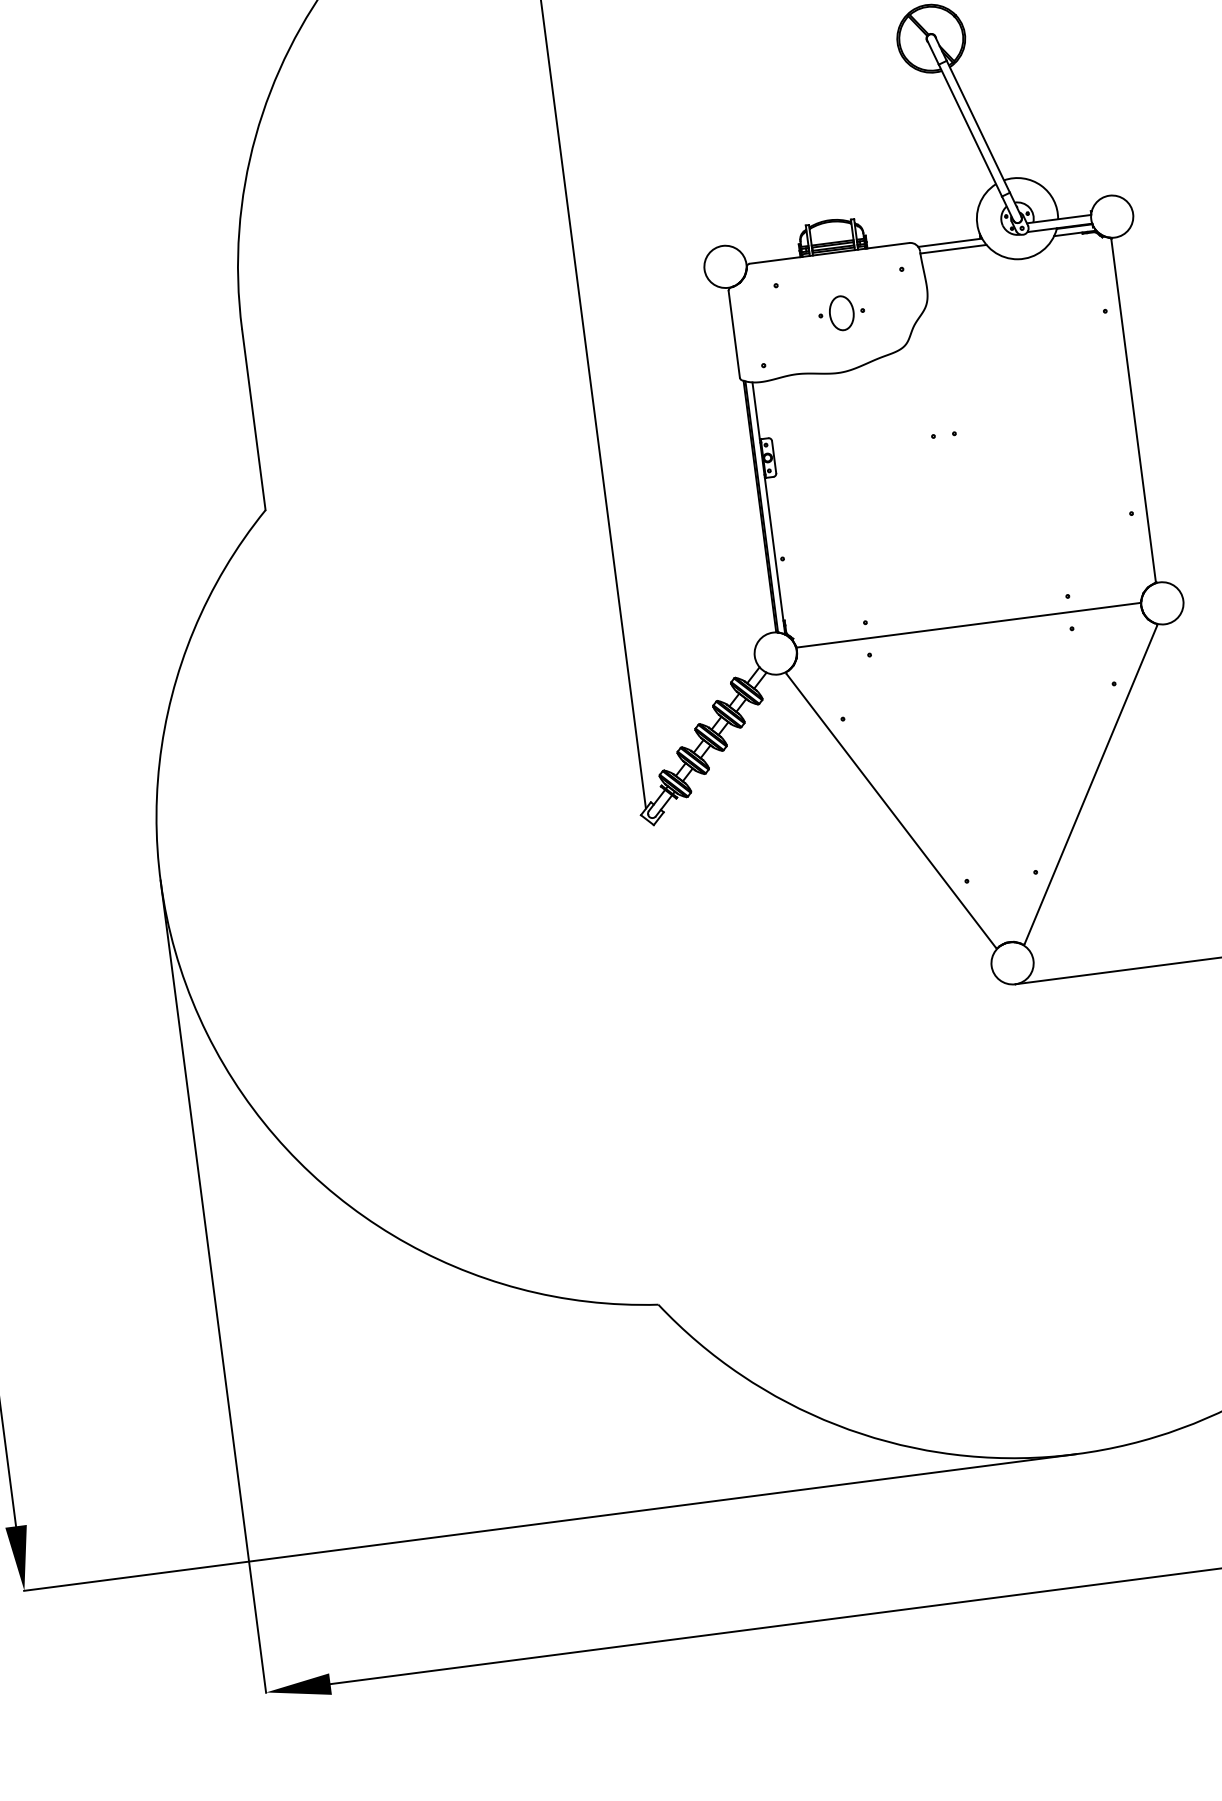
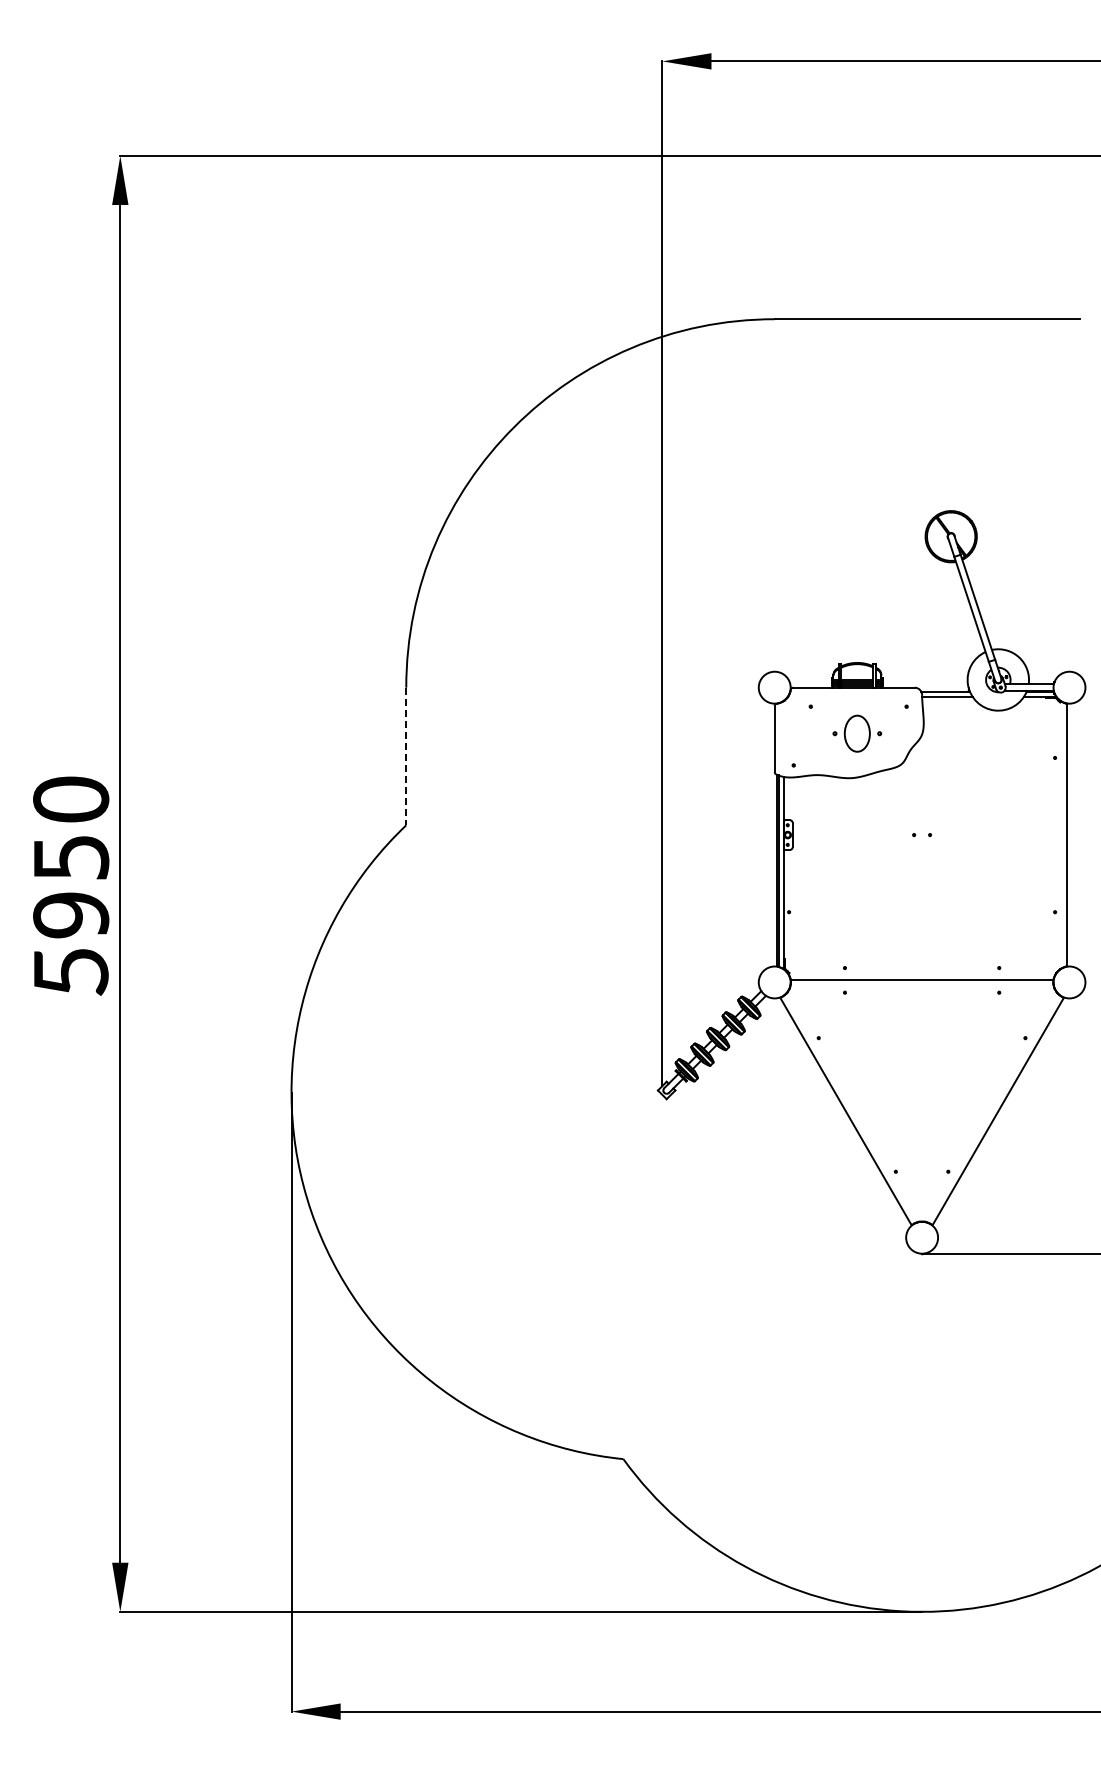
part: (841, 312) -> (857, 733), size x1.4
line: (254, 419) -> (406, 756), solid -> dashed

